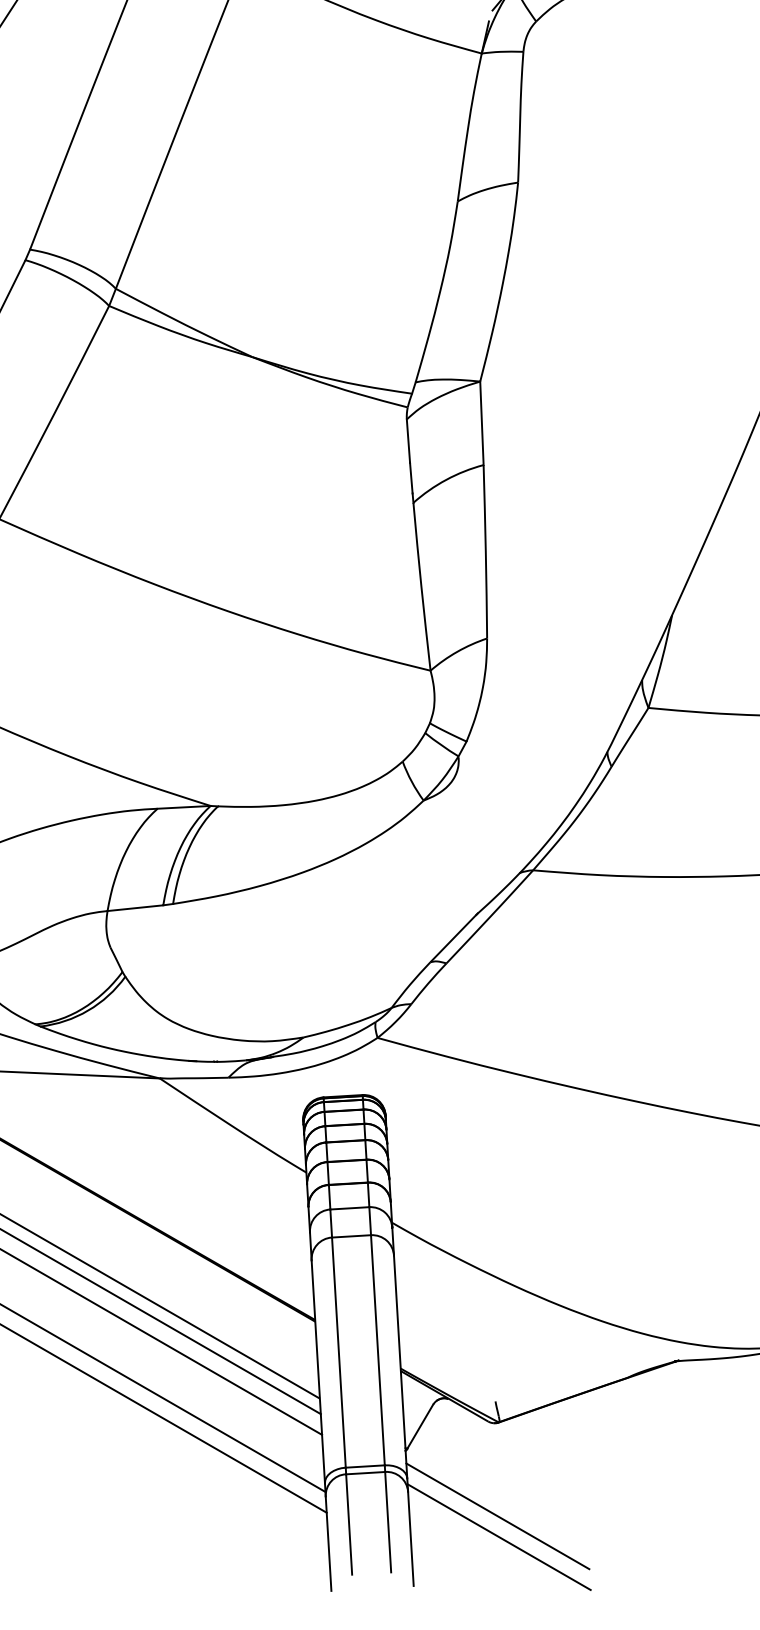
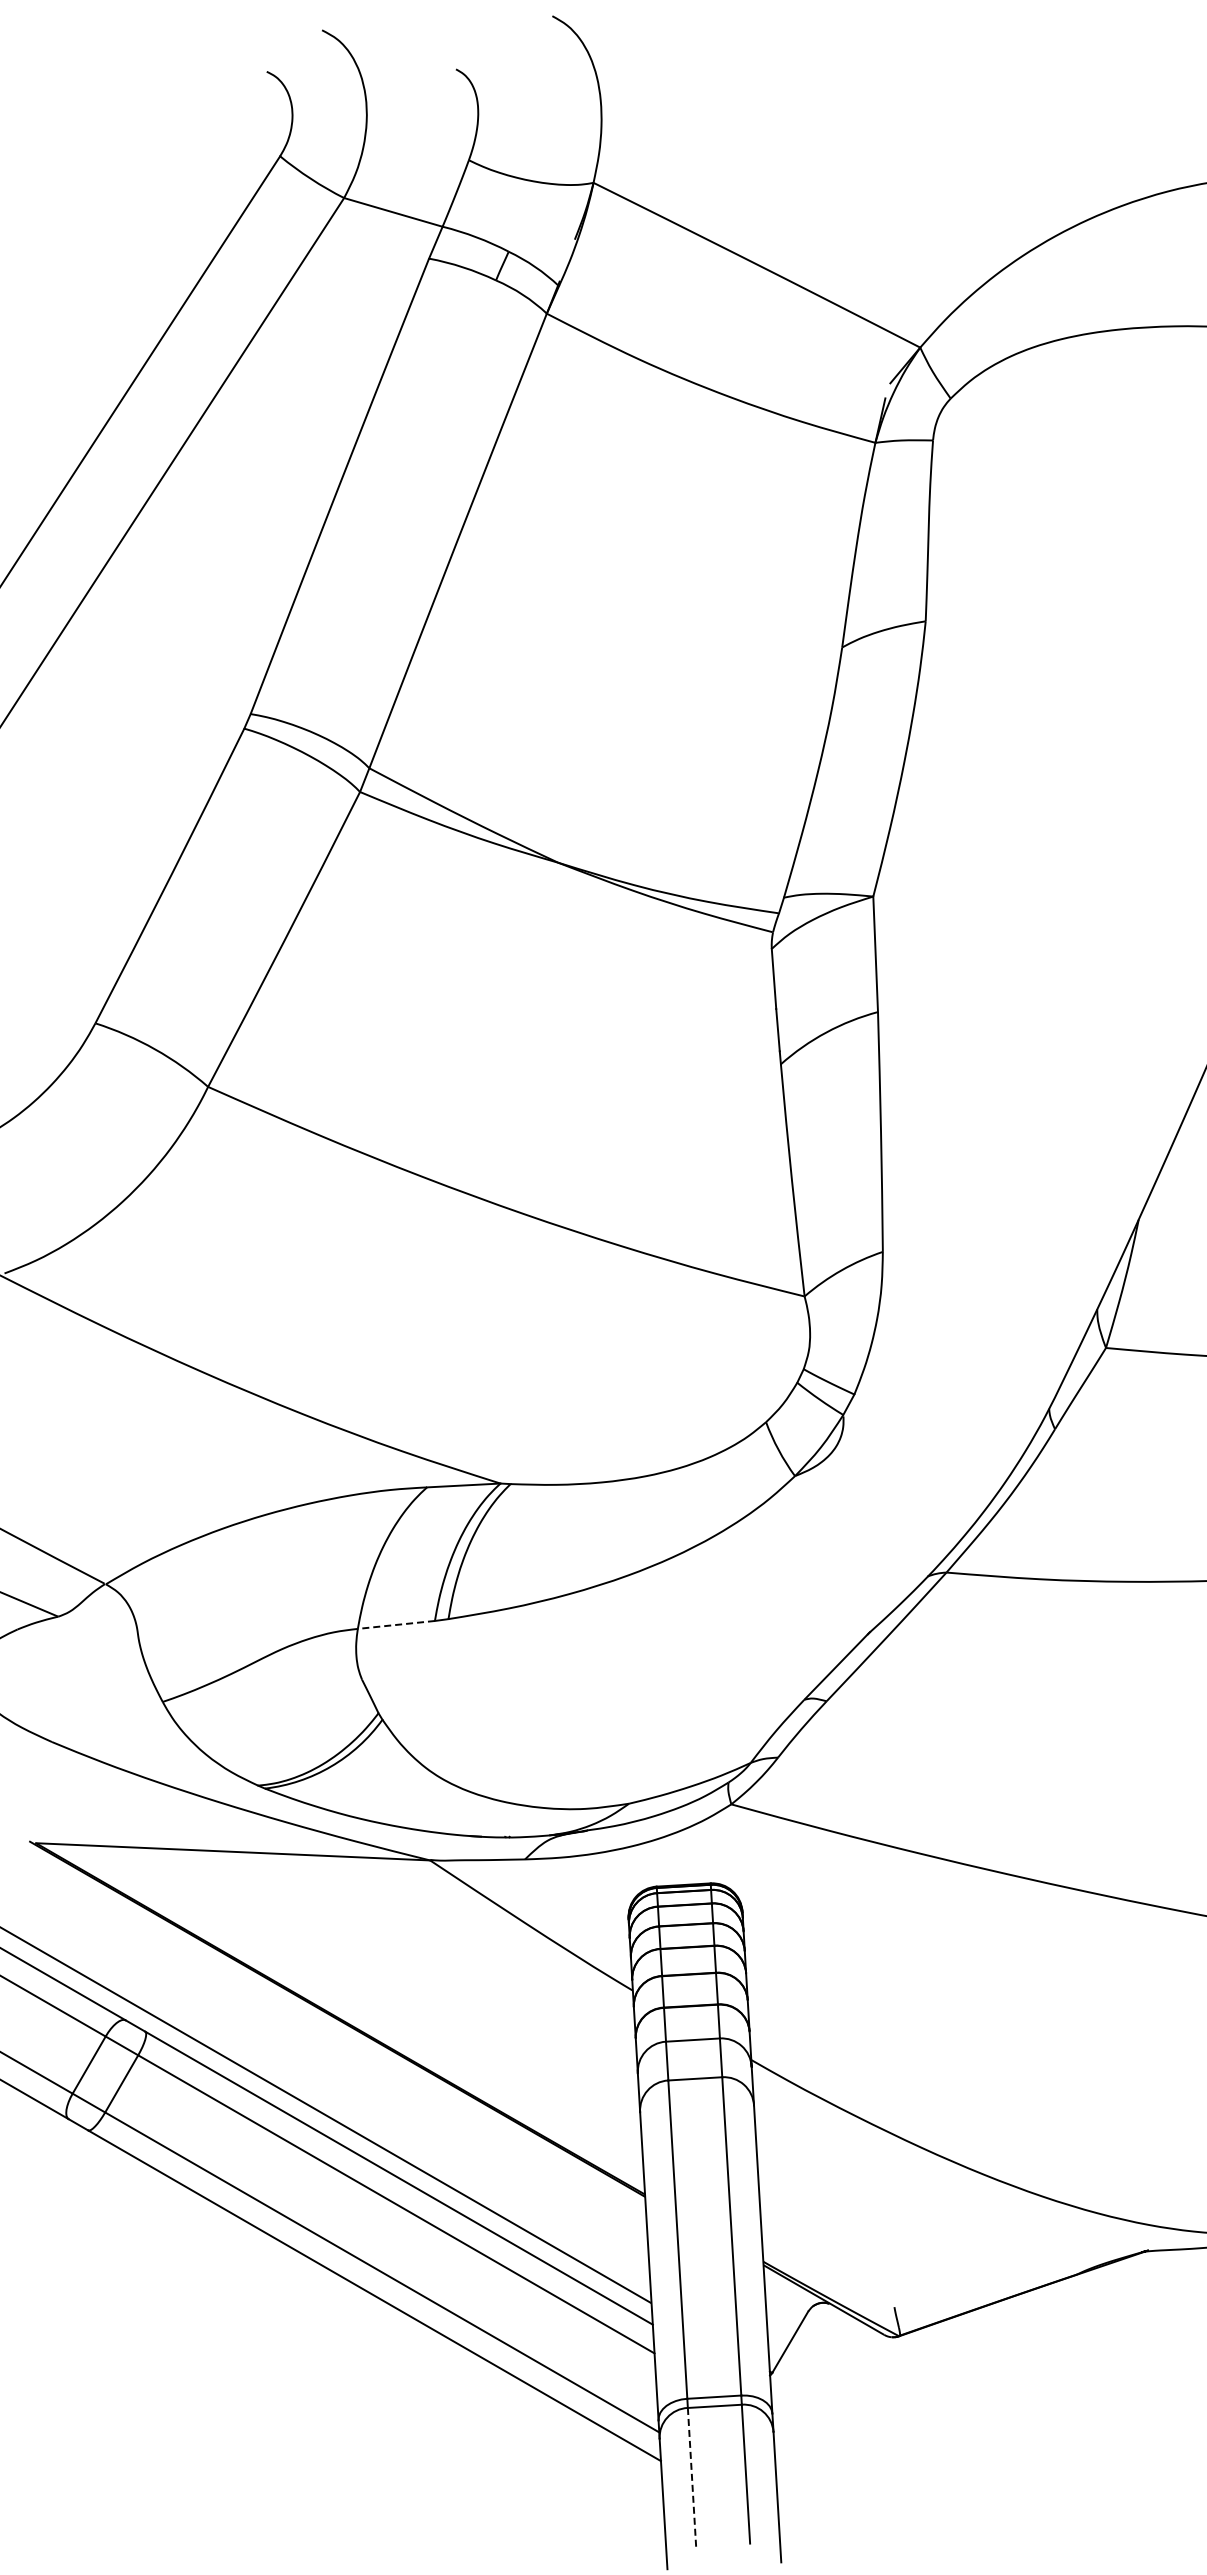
line: (135, 907) -> (396, 1624), solid -> dashed
line: (497, 1516) -> (897, 2466), removed
line: (349, 1524) -> (692, 2477), solid -> dashed
line: (499, 1536) -> (899, 2494), removed

